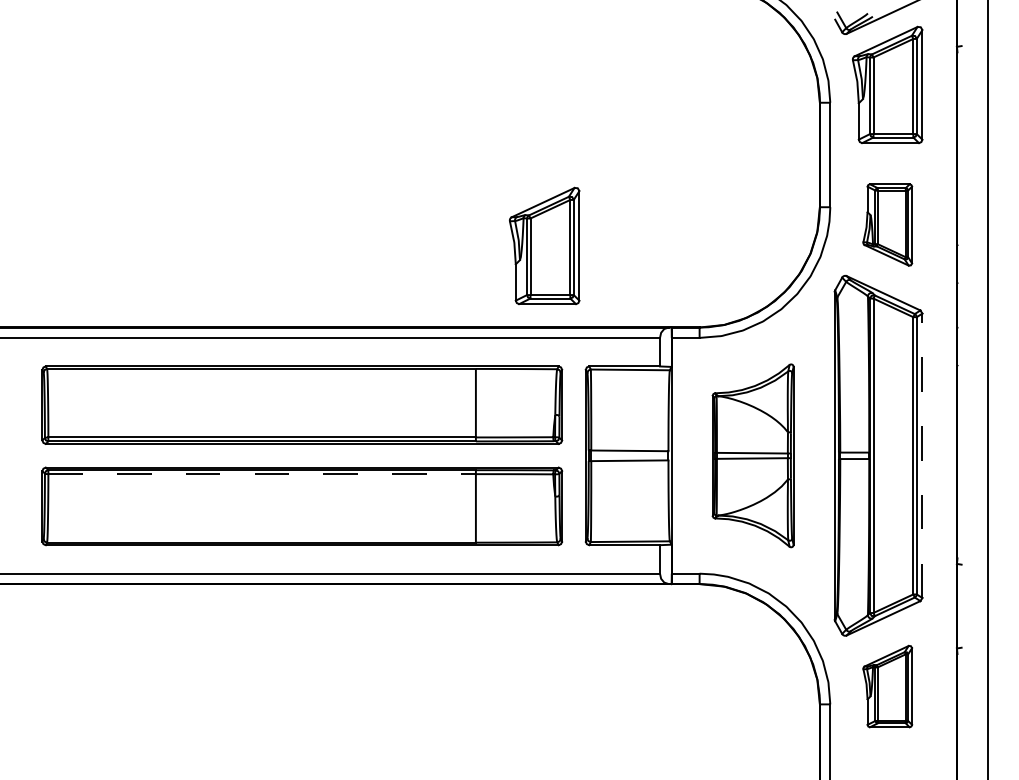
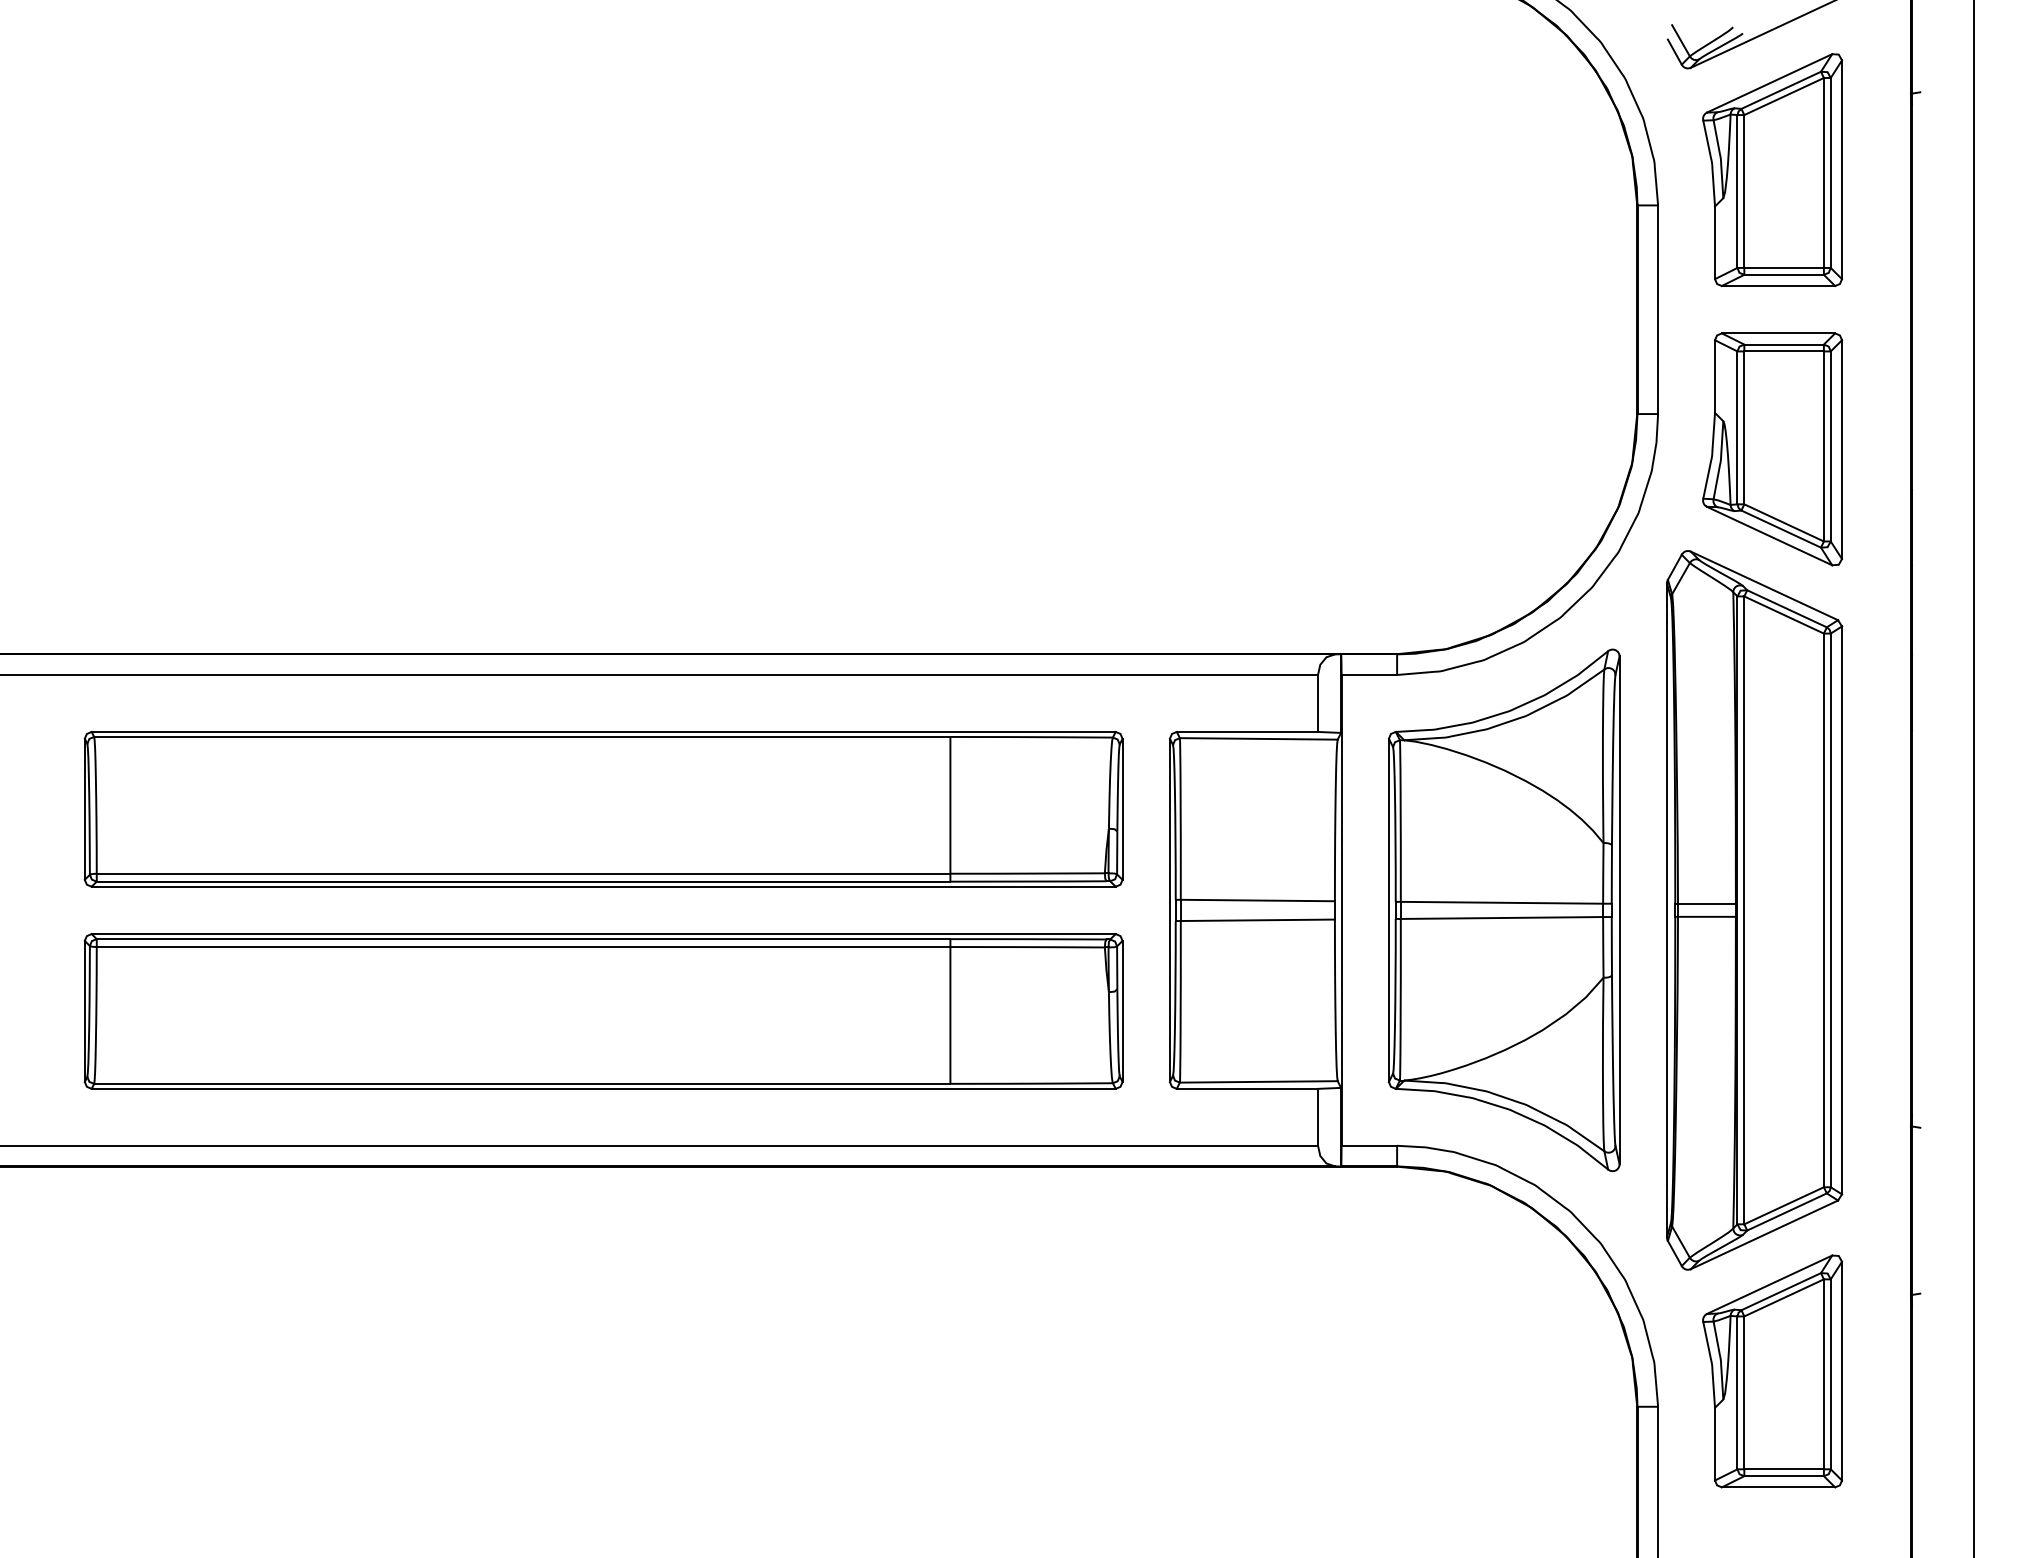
part: (887, 224) -> (1772, 448), size x1.43
part: (544, 245) -> (1087, 490), removed
part: (752, 455) -> (1502, 909), size x1.43
line: (922, 455) -> (1842, 909), dashed -> solid
line: (262, 474) -> (524, 947), dashed -> solid
part: (887, 686) -> (1772, 1371), size x1.43

